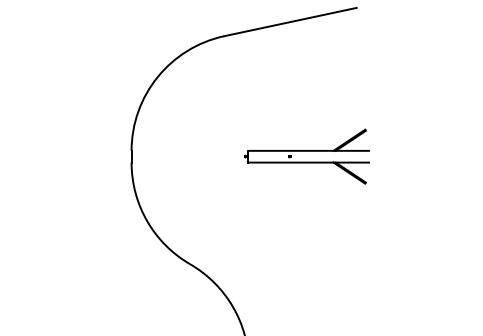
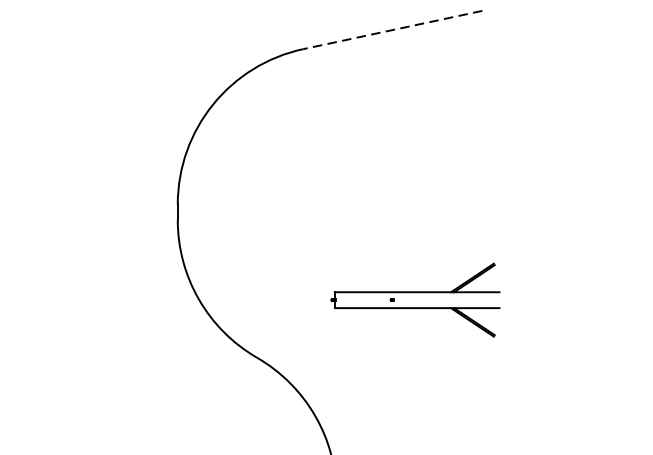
line: (290, 22) -> (392, 30), solid -> dashed
part: (306, 156) -> (414, 299), moved

